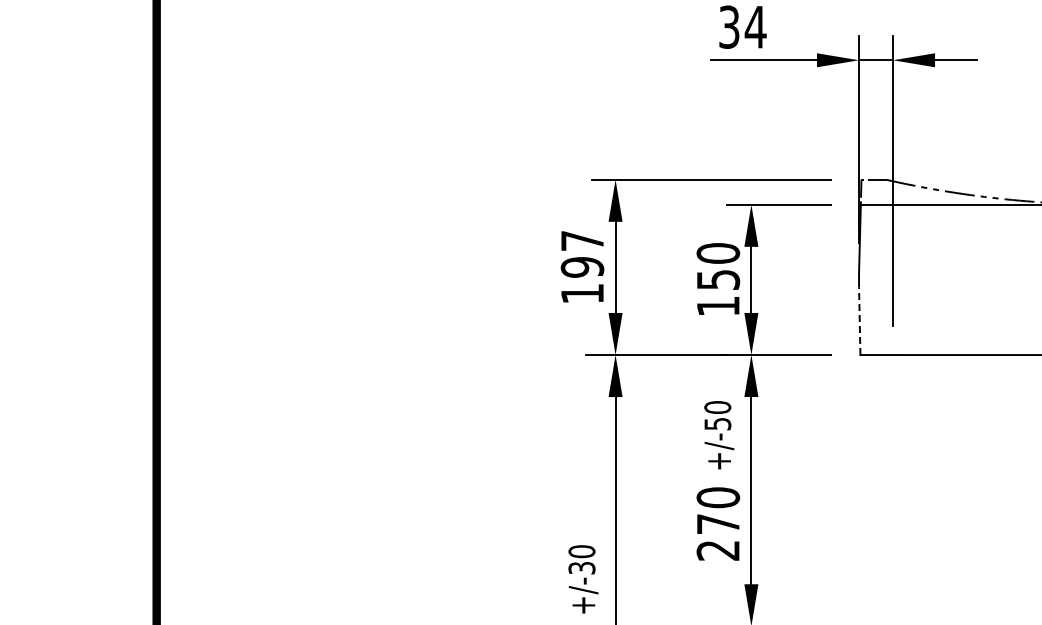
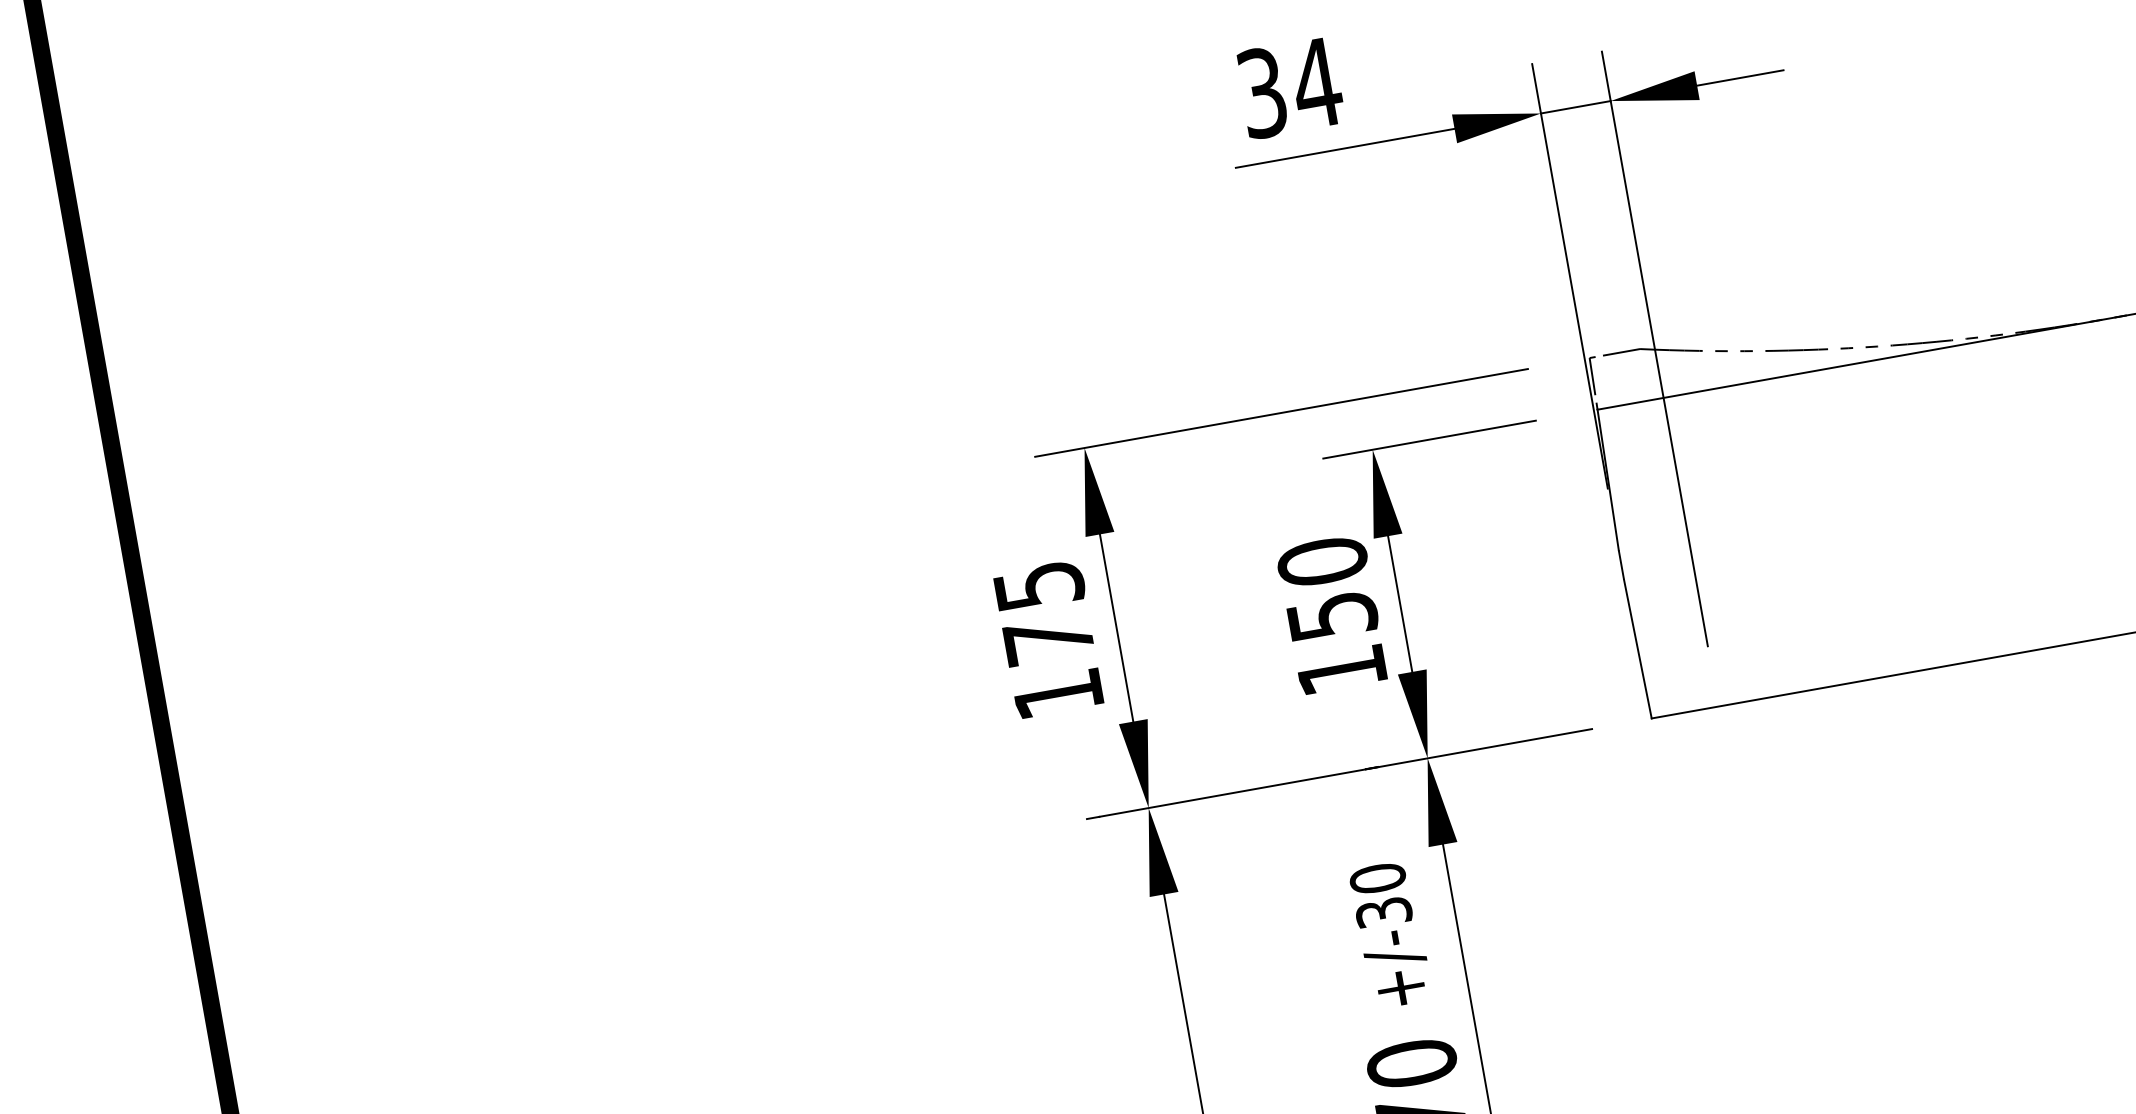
text: (582, 254) -> (1043, 613), 197 -> 175
line: (859, 321) -> (1637, 649), dashed -> solid
text: (717, 423) -> (1383, 911), +/-50 -> +/-30

